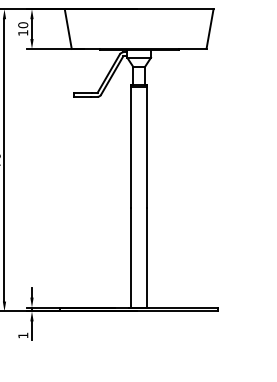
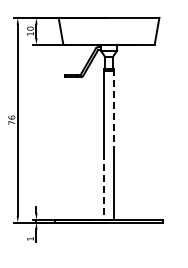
line: (147, 147) -> (114, 111), solid -> dashed
line: (130, 258) -> (103, 186), solid -> dashed

